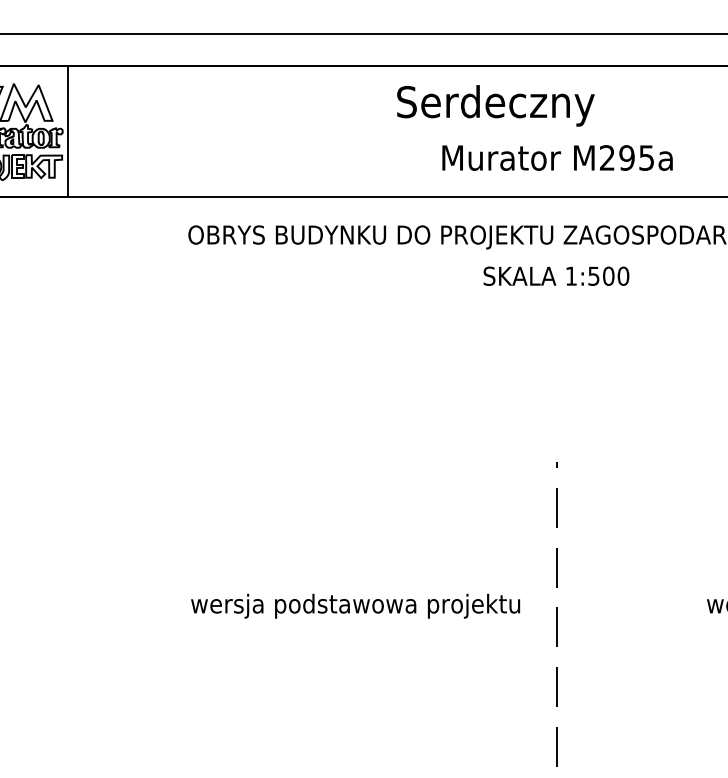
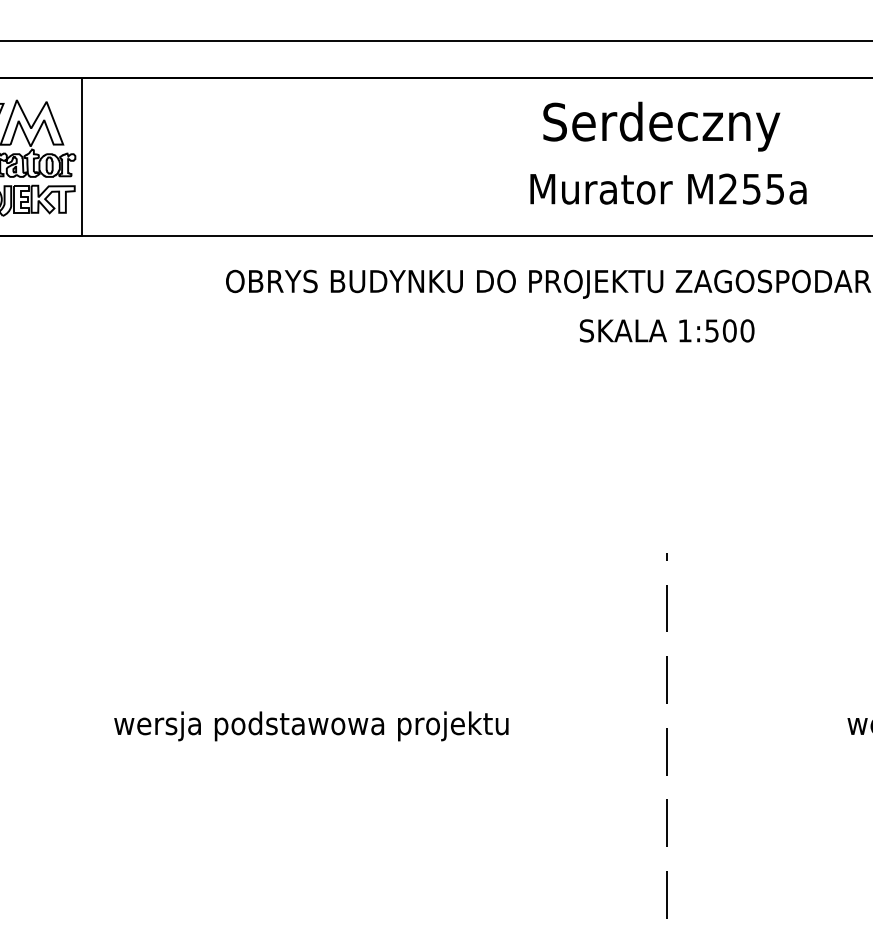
text: (495, 105) -> (661, 126), moved
text: (626, 157) -> (751, 188), M295a -> M255a
text: (355, 605) -> (311, 725), moved

